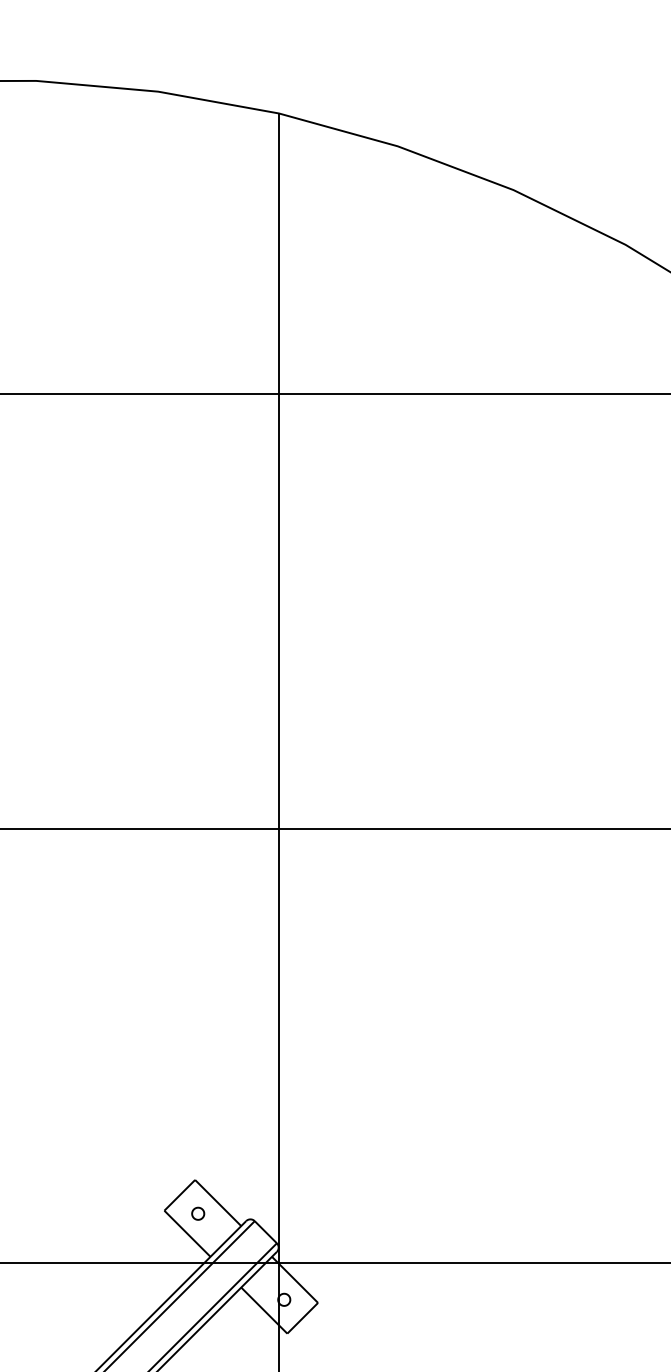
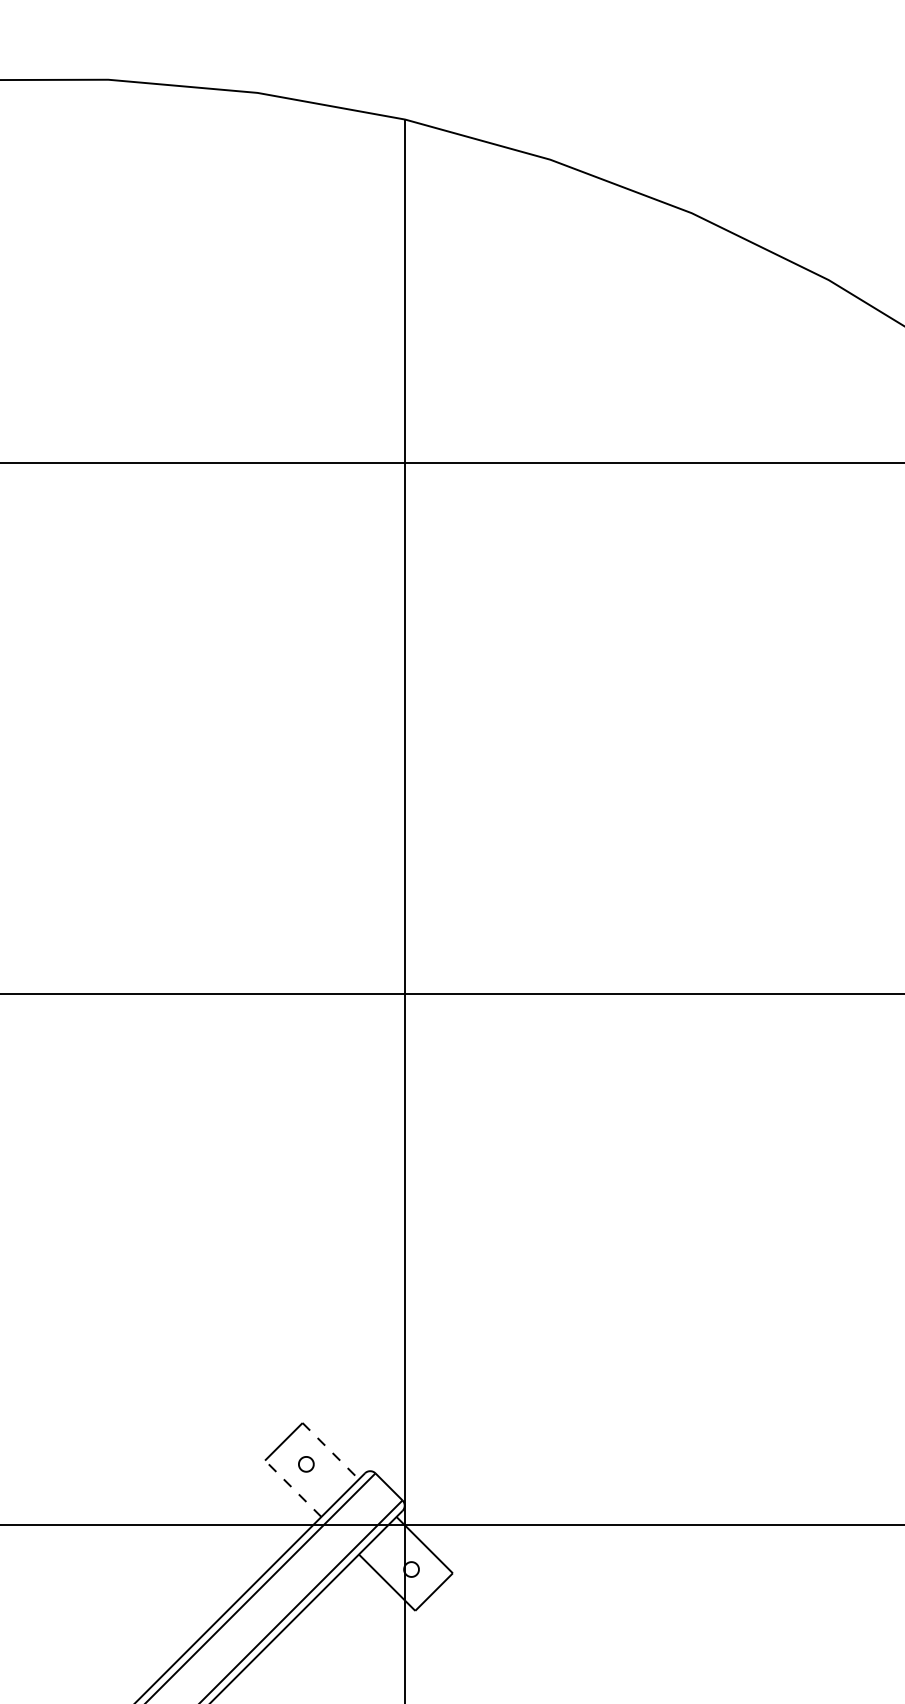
line: (217, 1203) -> (330, 1451), solid -> dashed
line: (187, 1233) -> (293, 1488), solid -> dashed

